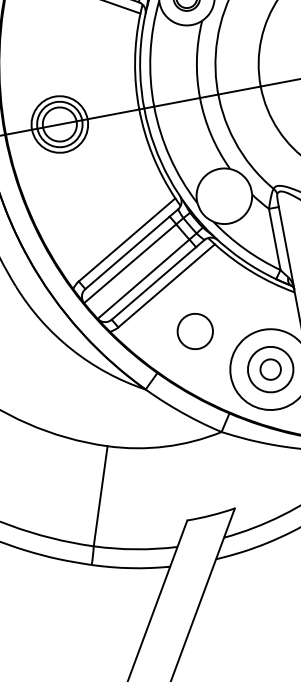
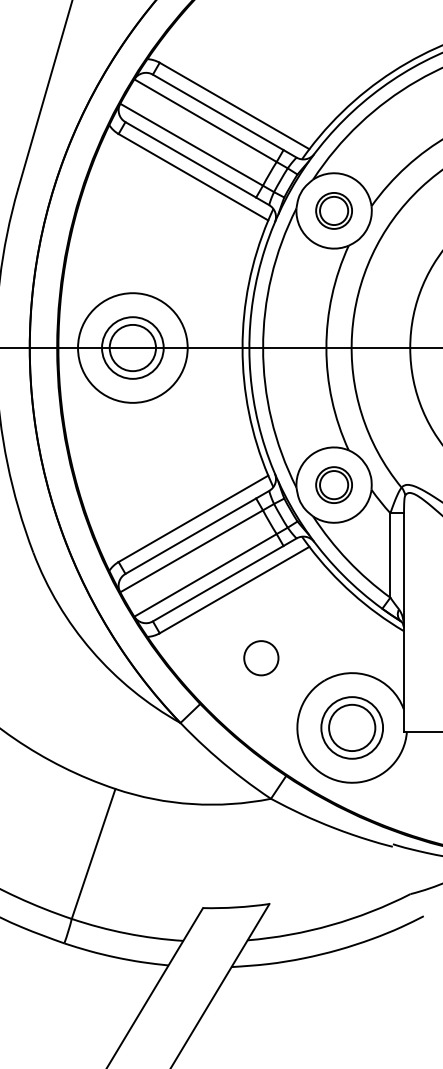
circle: (59, 124) -> (132, 347), size x1.43
part: (223, 195) -> (333, 484), added
circle: (195, 331) -> (261, 658), size x0.71
circle: (270, 369) -> (352, 727), size x1.67

